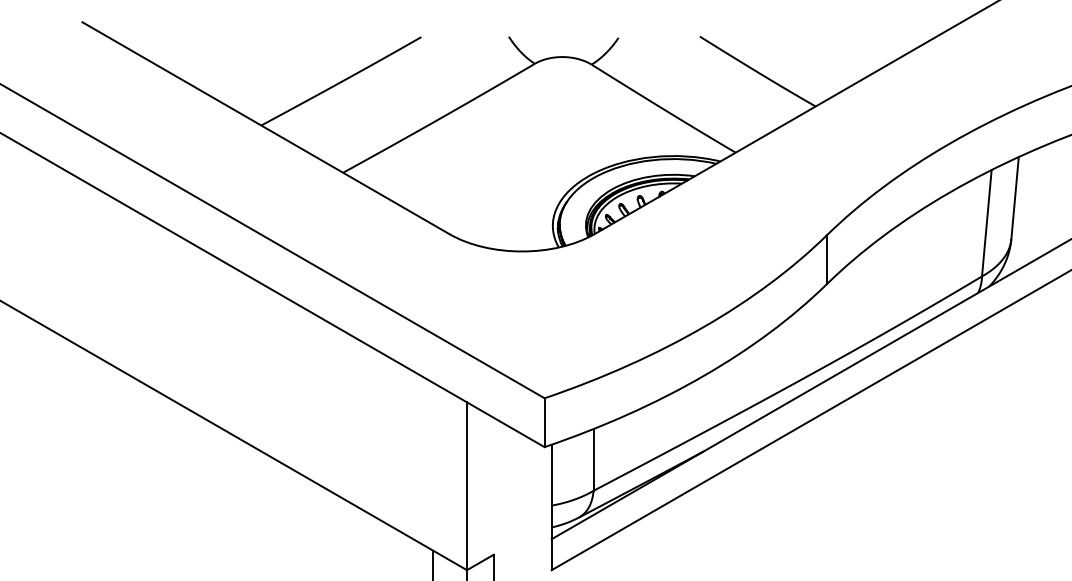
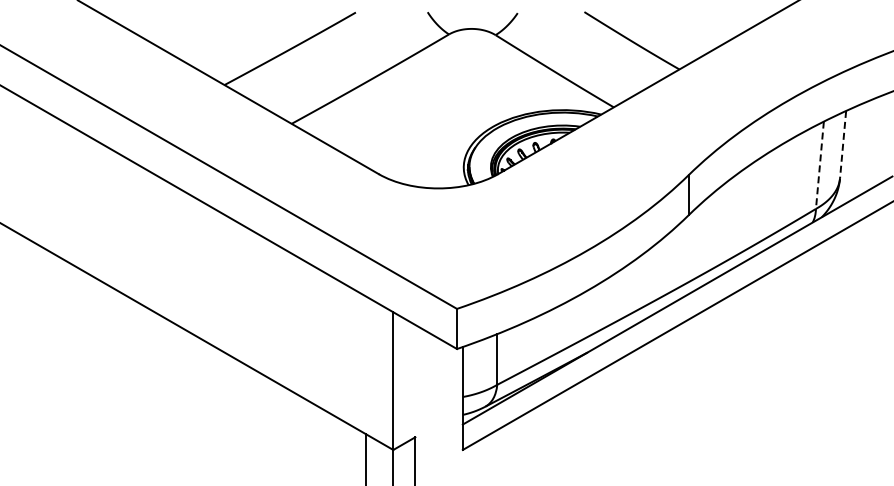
line: (1015, 197) -> (843, 144), solid -> dashed
line: (986, 223) -> (819, 165), solid -> dashed

